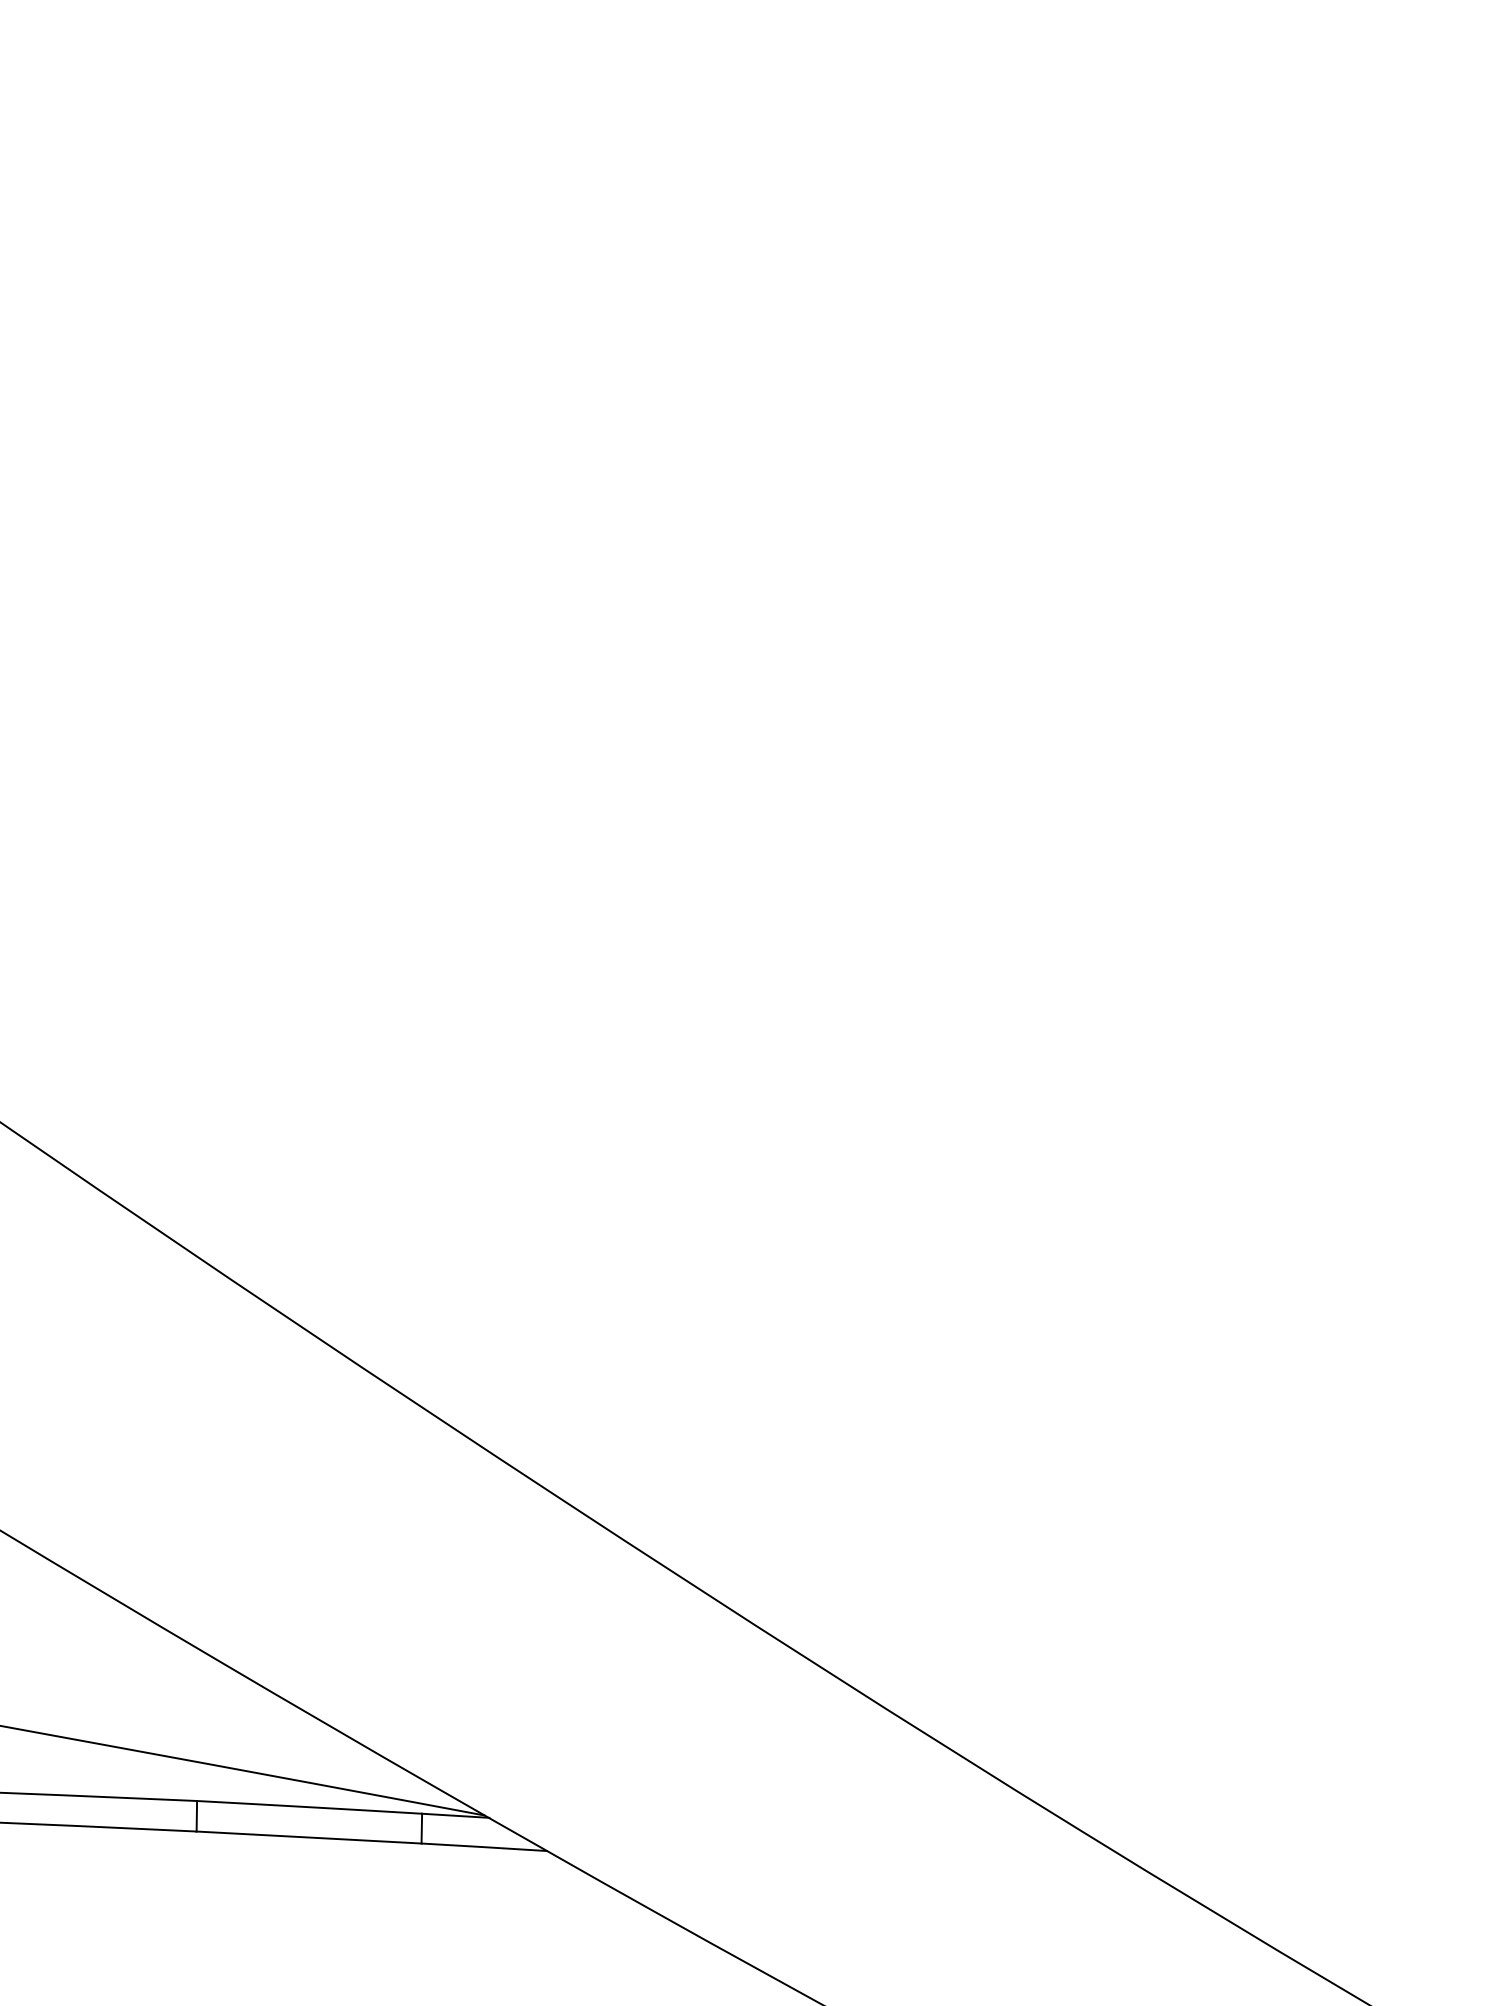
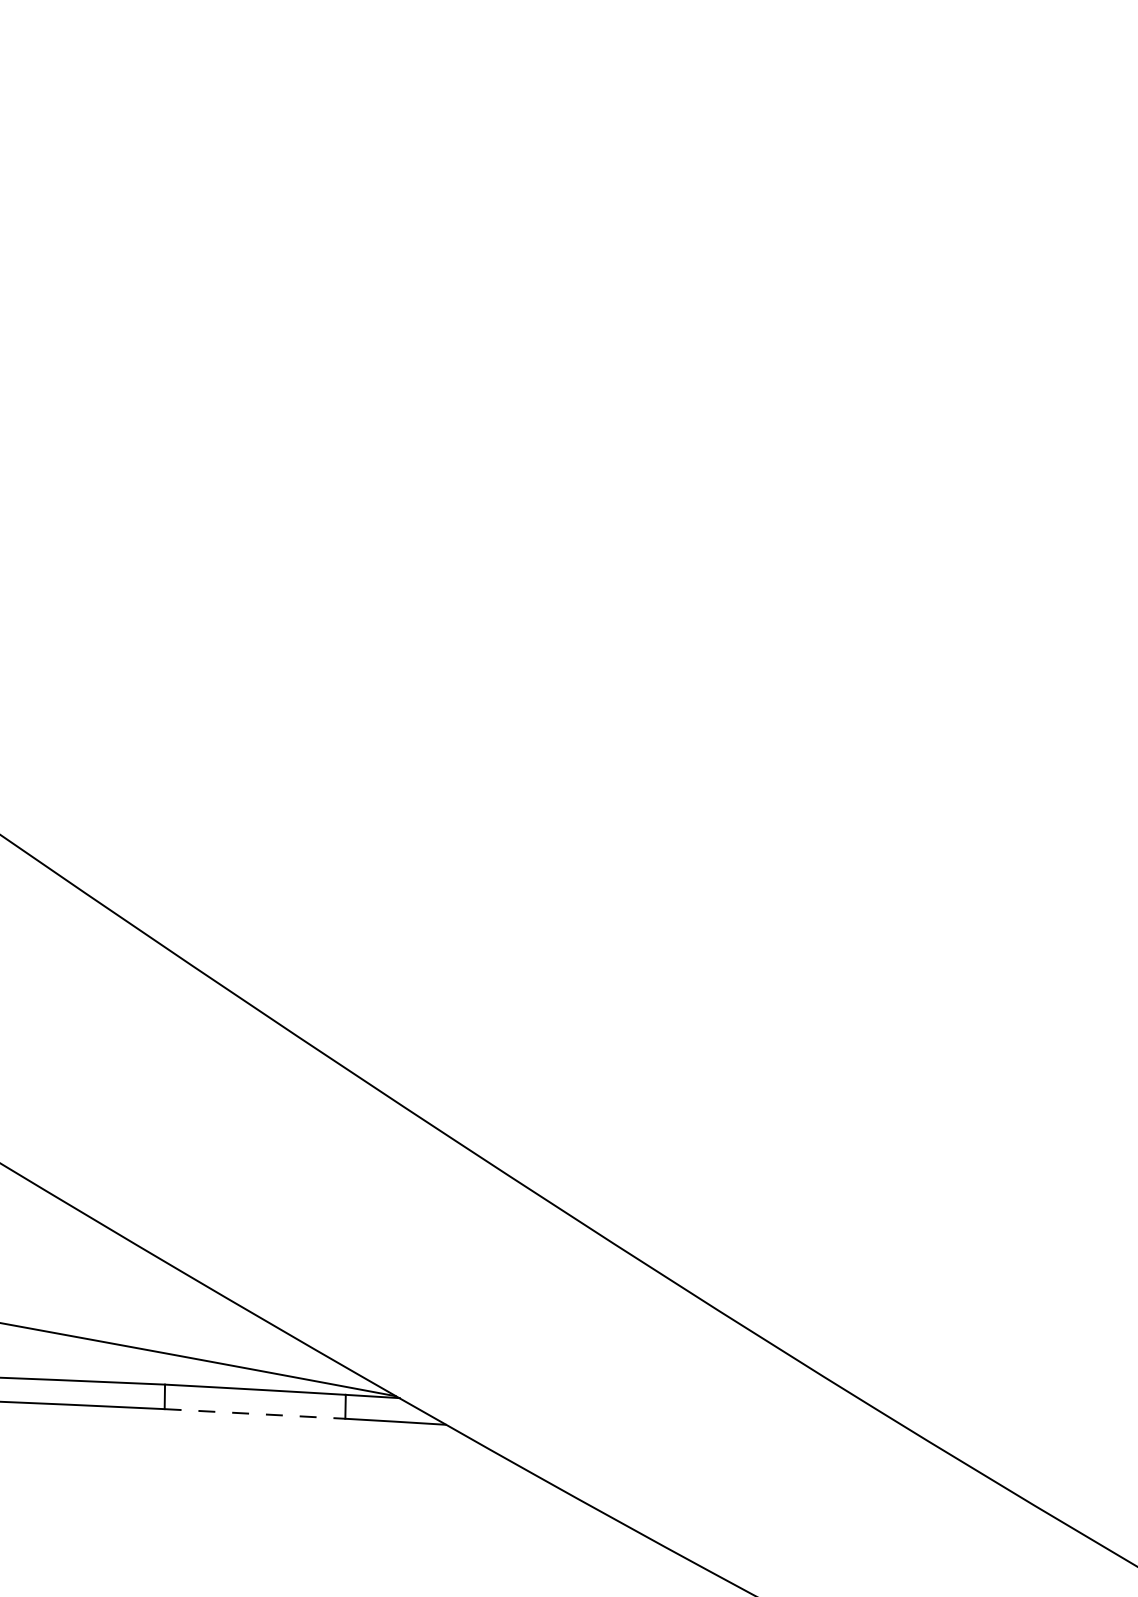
line: (309, 1837) -> (255, 1413), solid -> dashed

